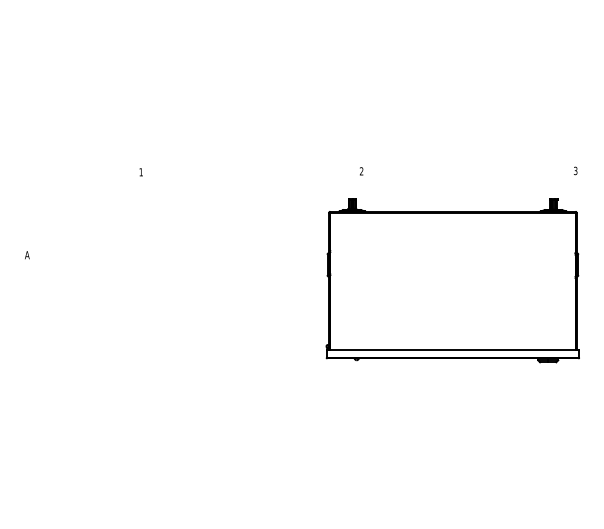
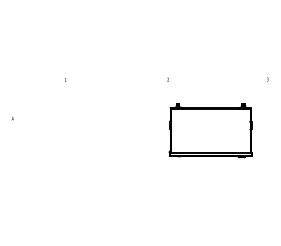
part: (452, 280) -> (210, 130), size x0.7

